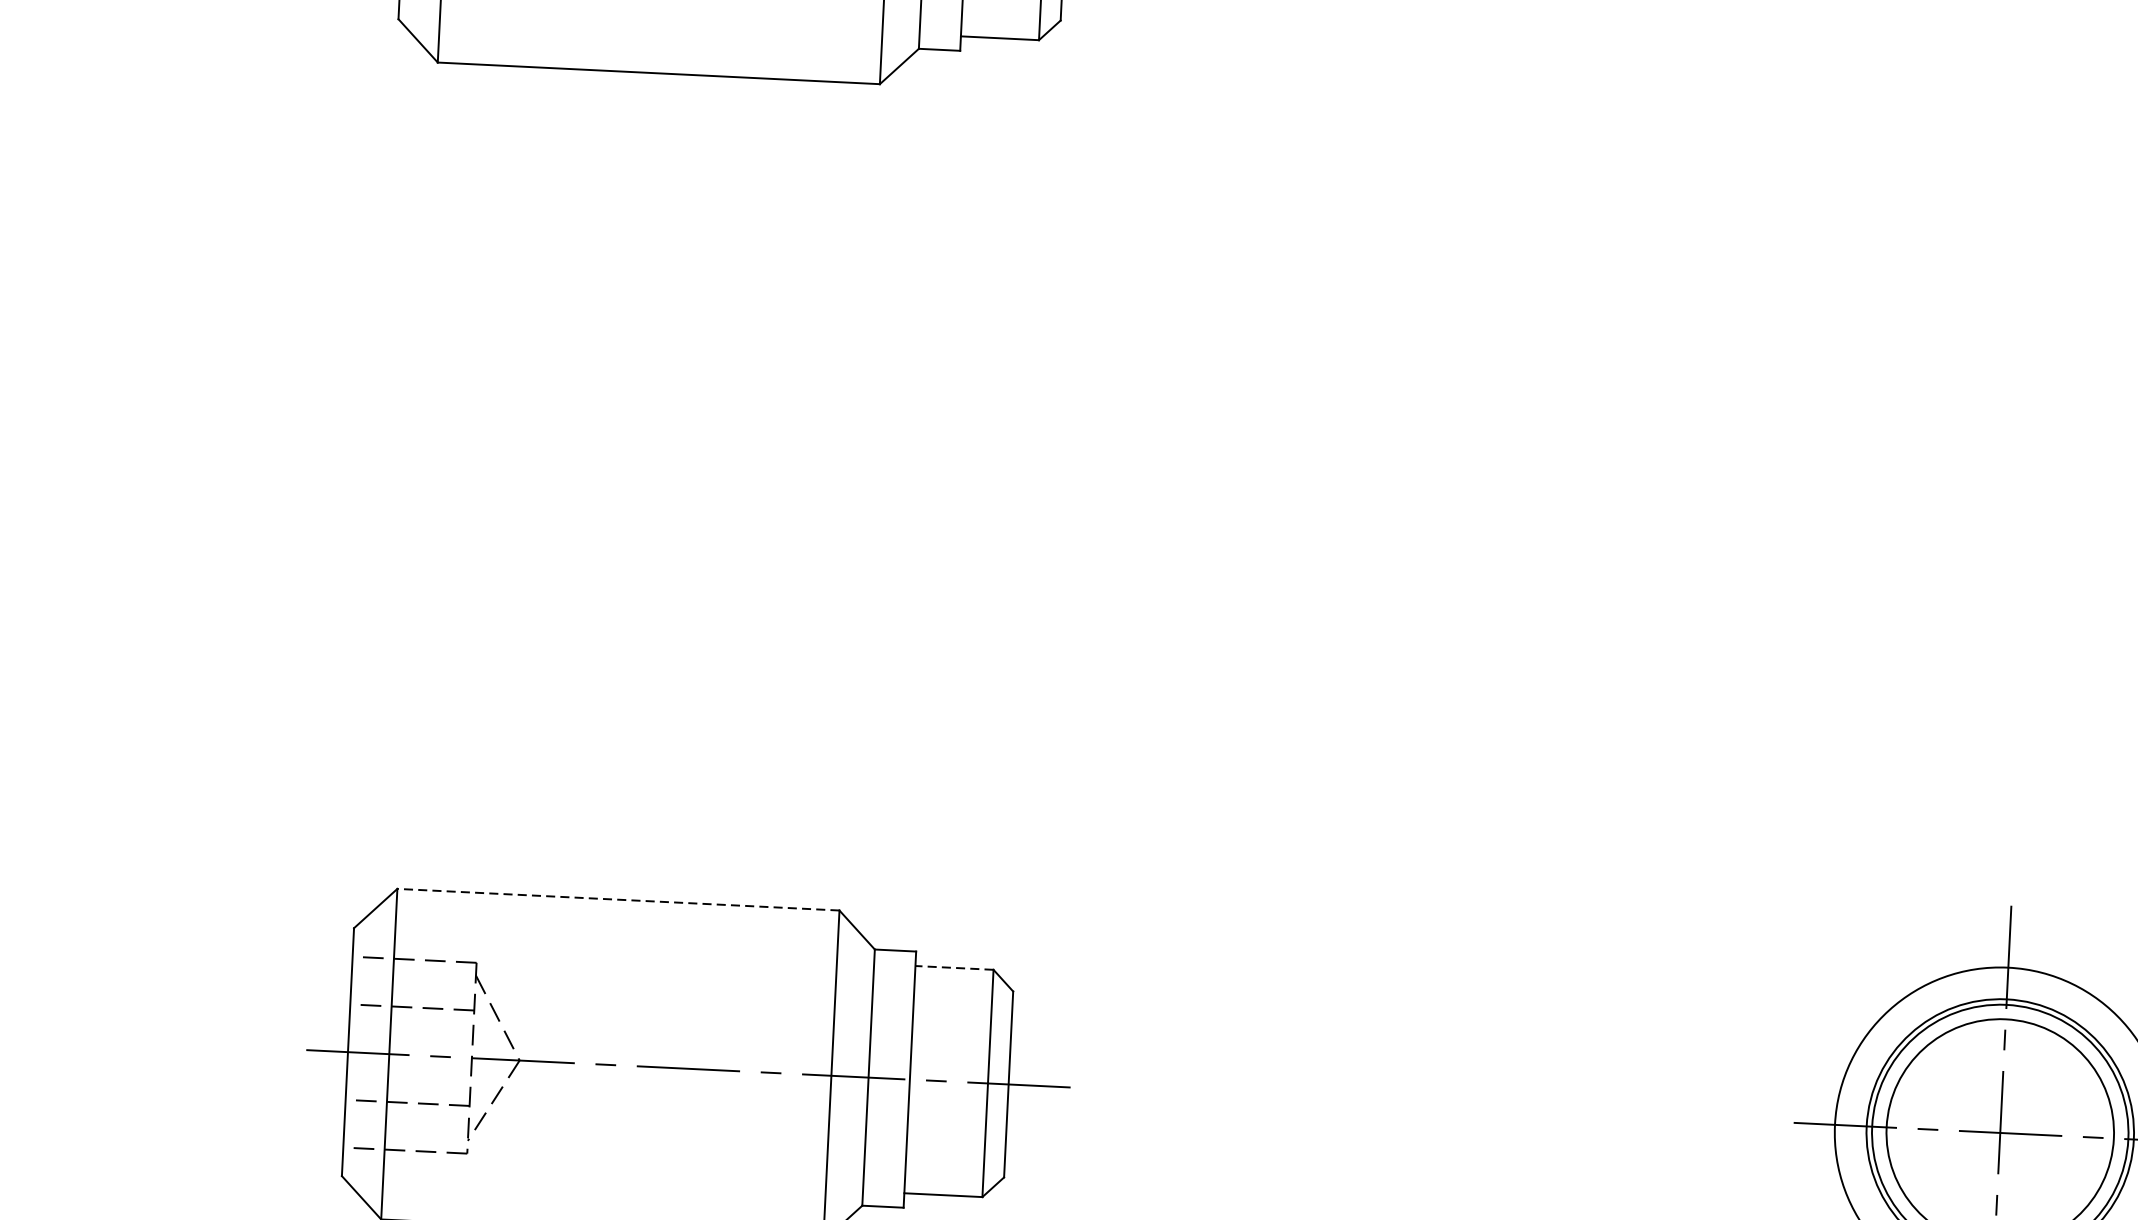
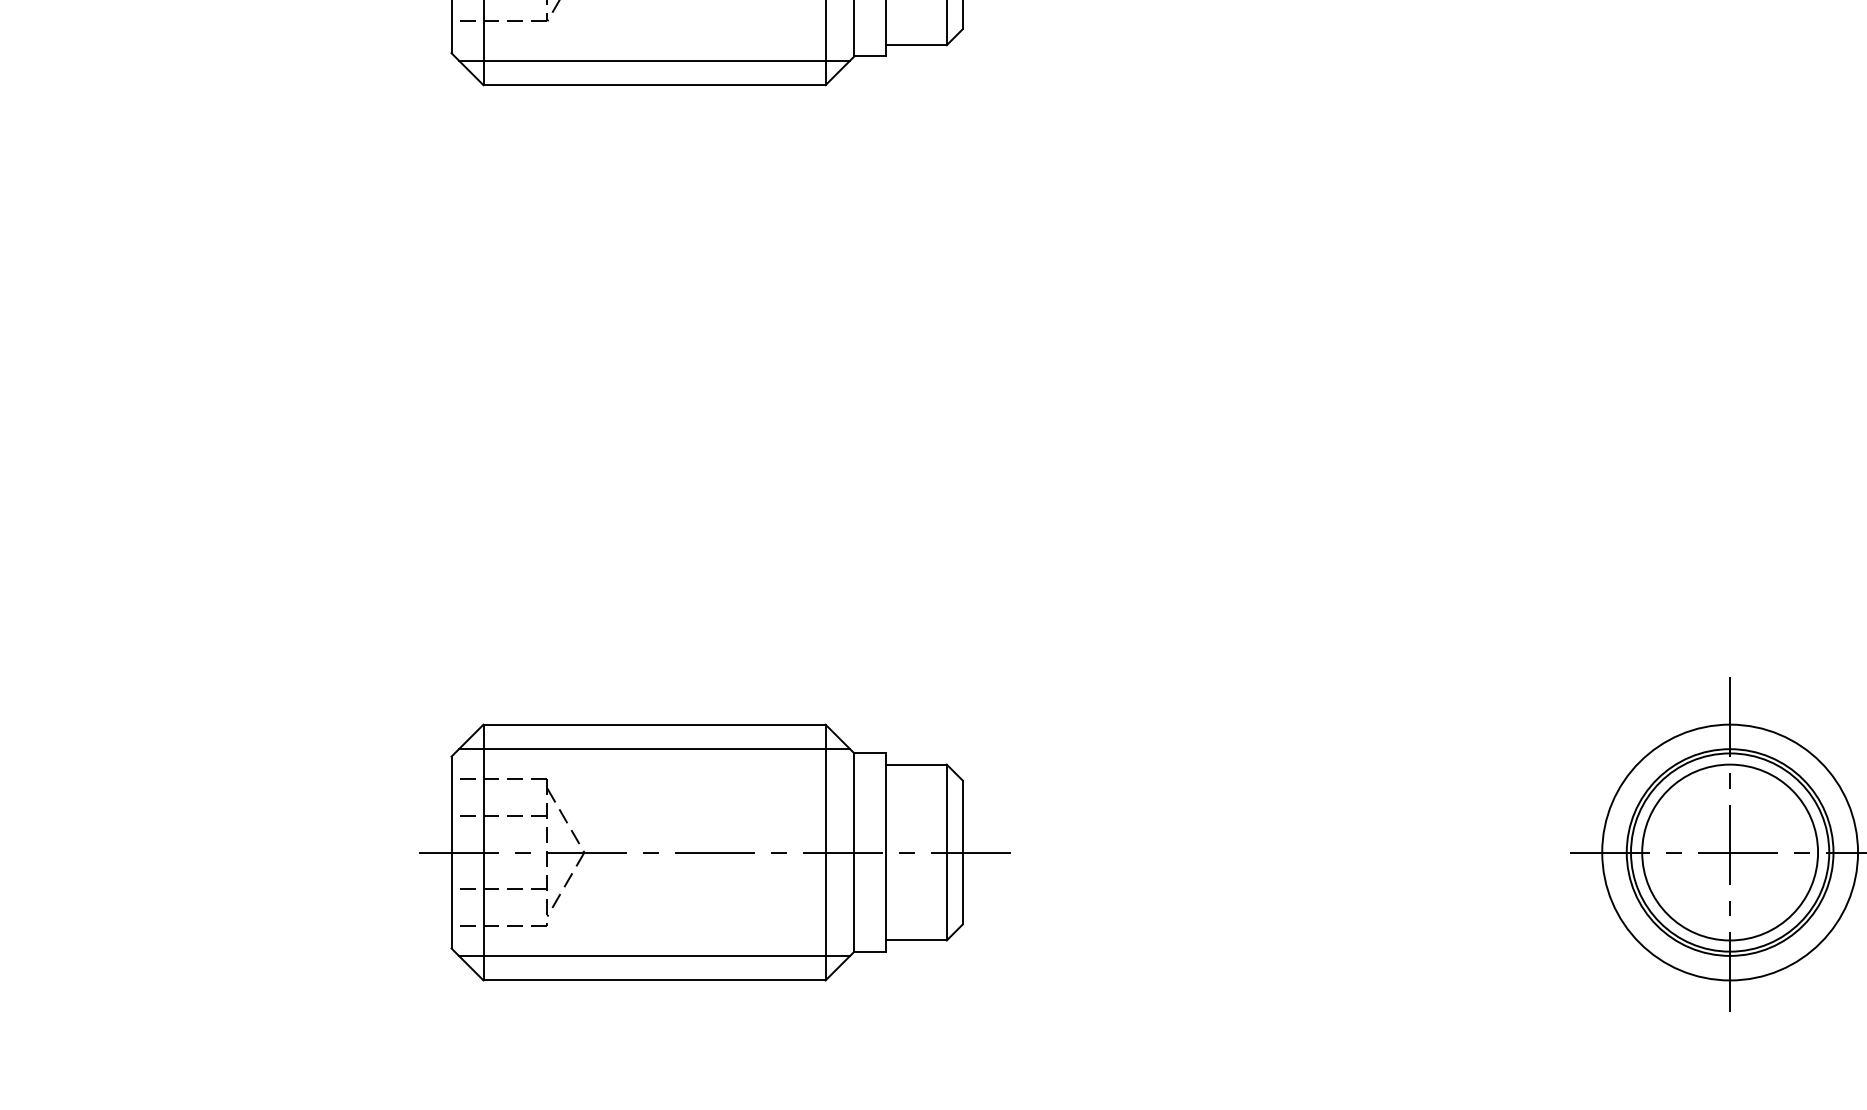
line: (660, 41) -> (654, 60), added
line: (618, 899) -> (654, 724), dashed -> solid
line: (616, 931) -> (654, 749), added
line: (954, 967) -> (916, 764), dashed -> solid
line: (603, 1198) -> (654, 955), added

